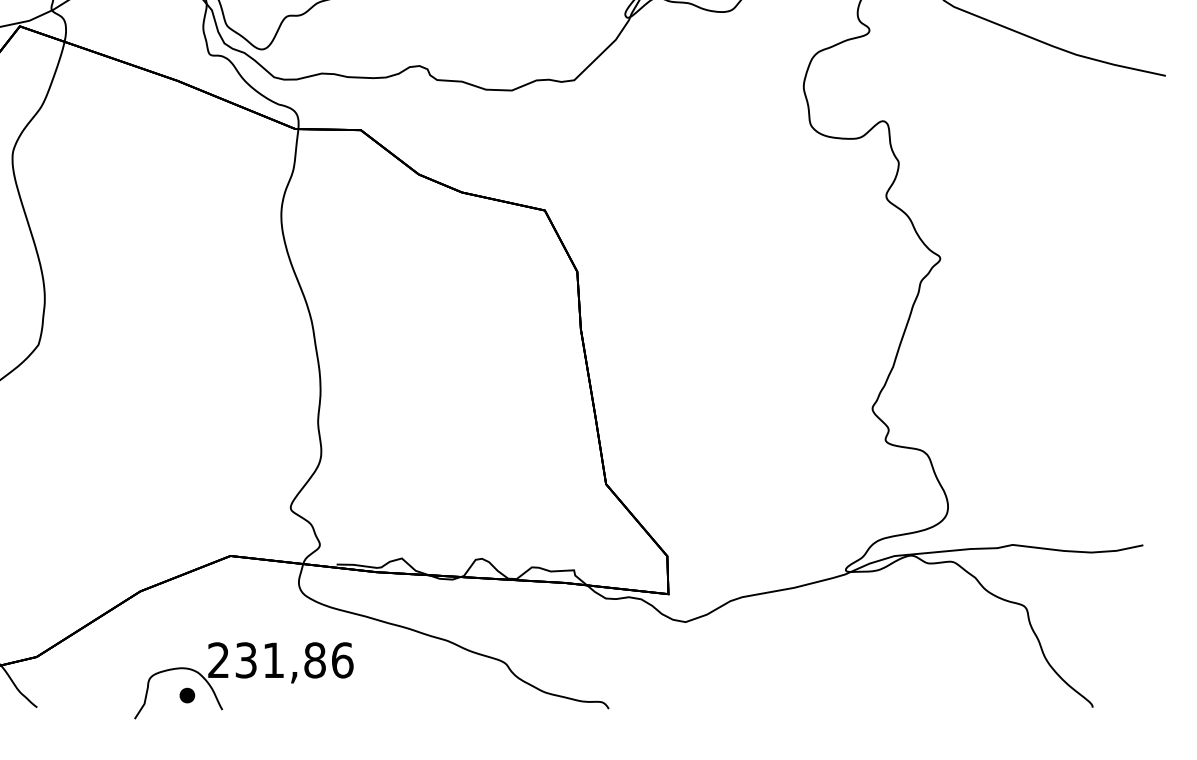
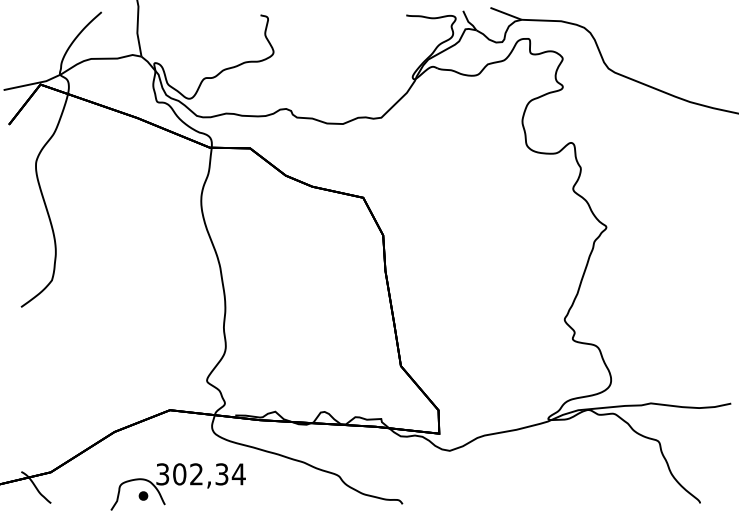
text: (280, 660) -> (200, 474), 231,86 -> 302,34

